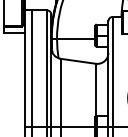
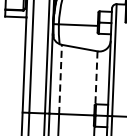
line: (95, 90) -> (96, 78), solid -> dashed
line: (60, 92) -> (60, 79), solid -> dashed

